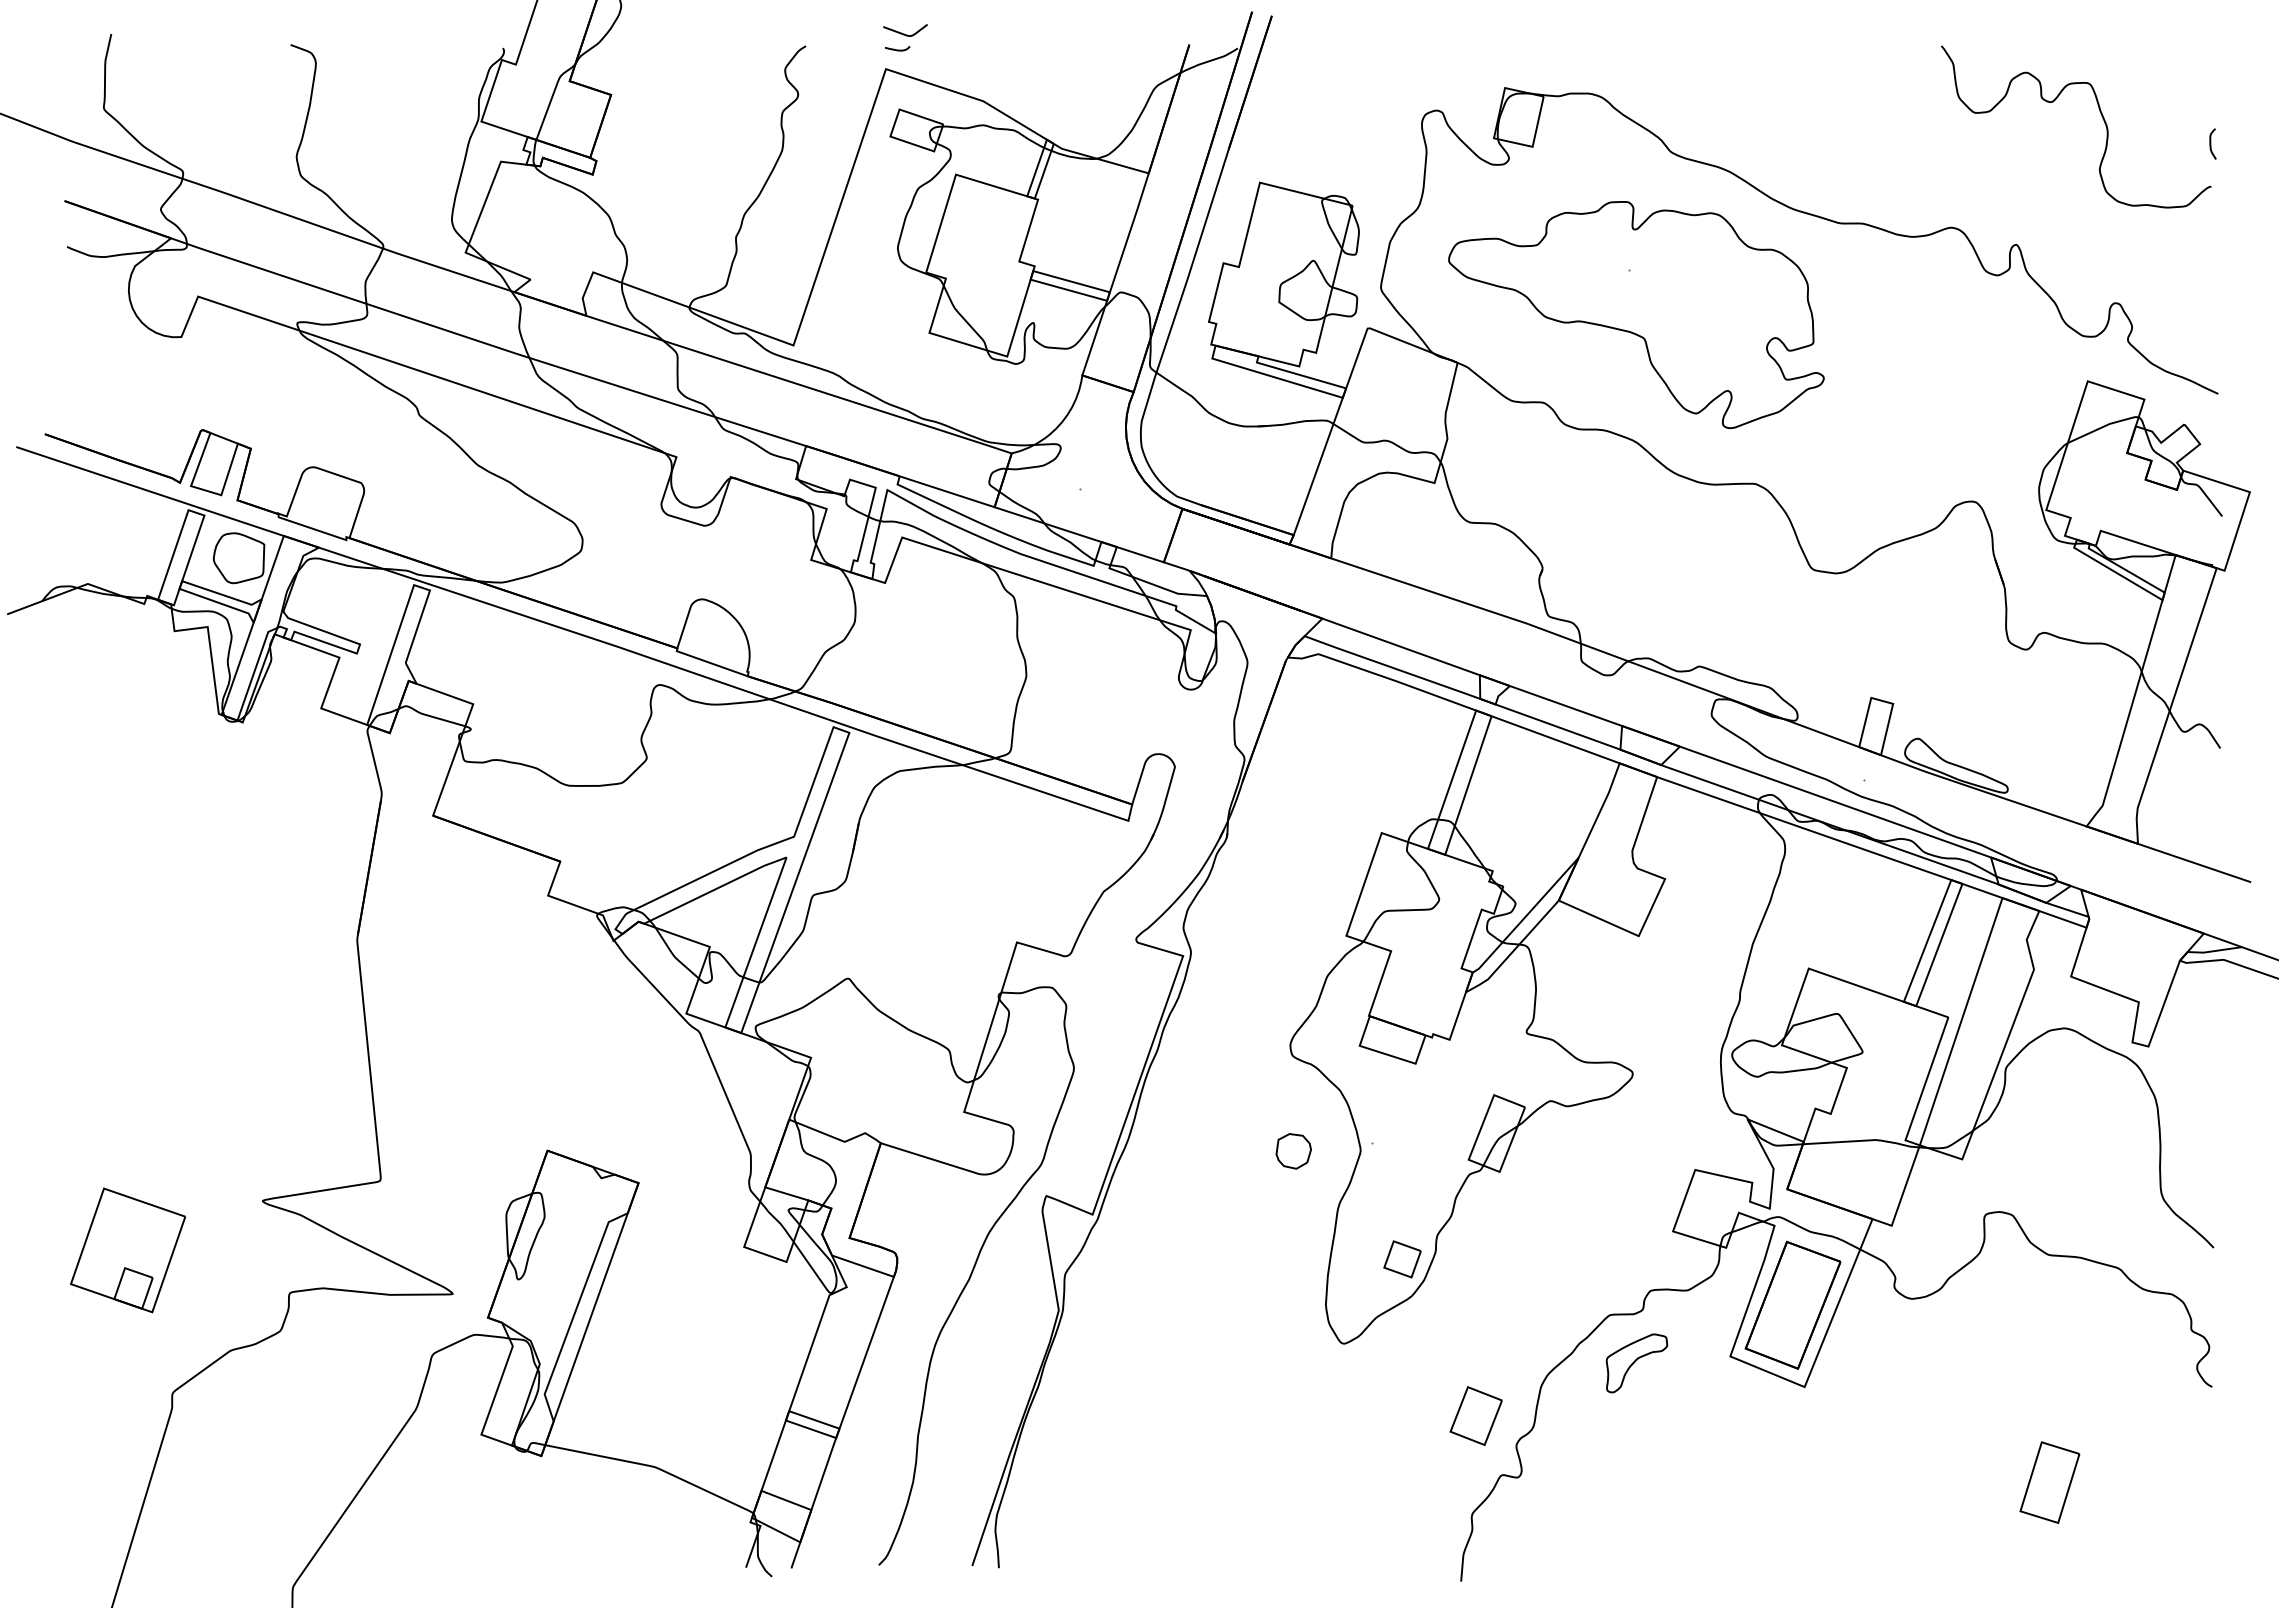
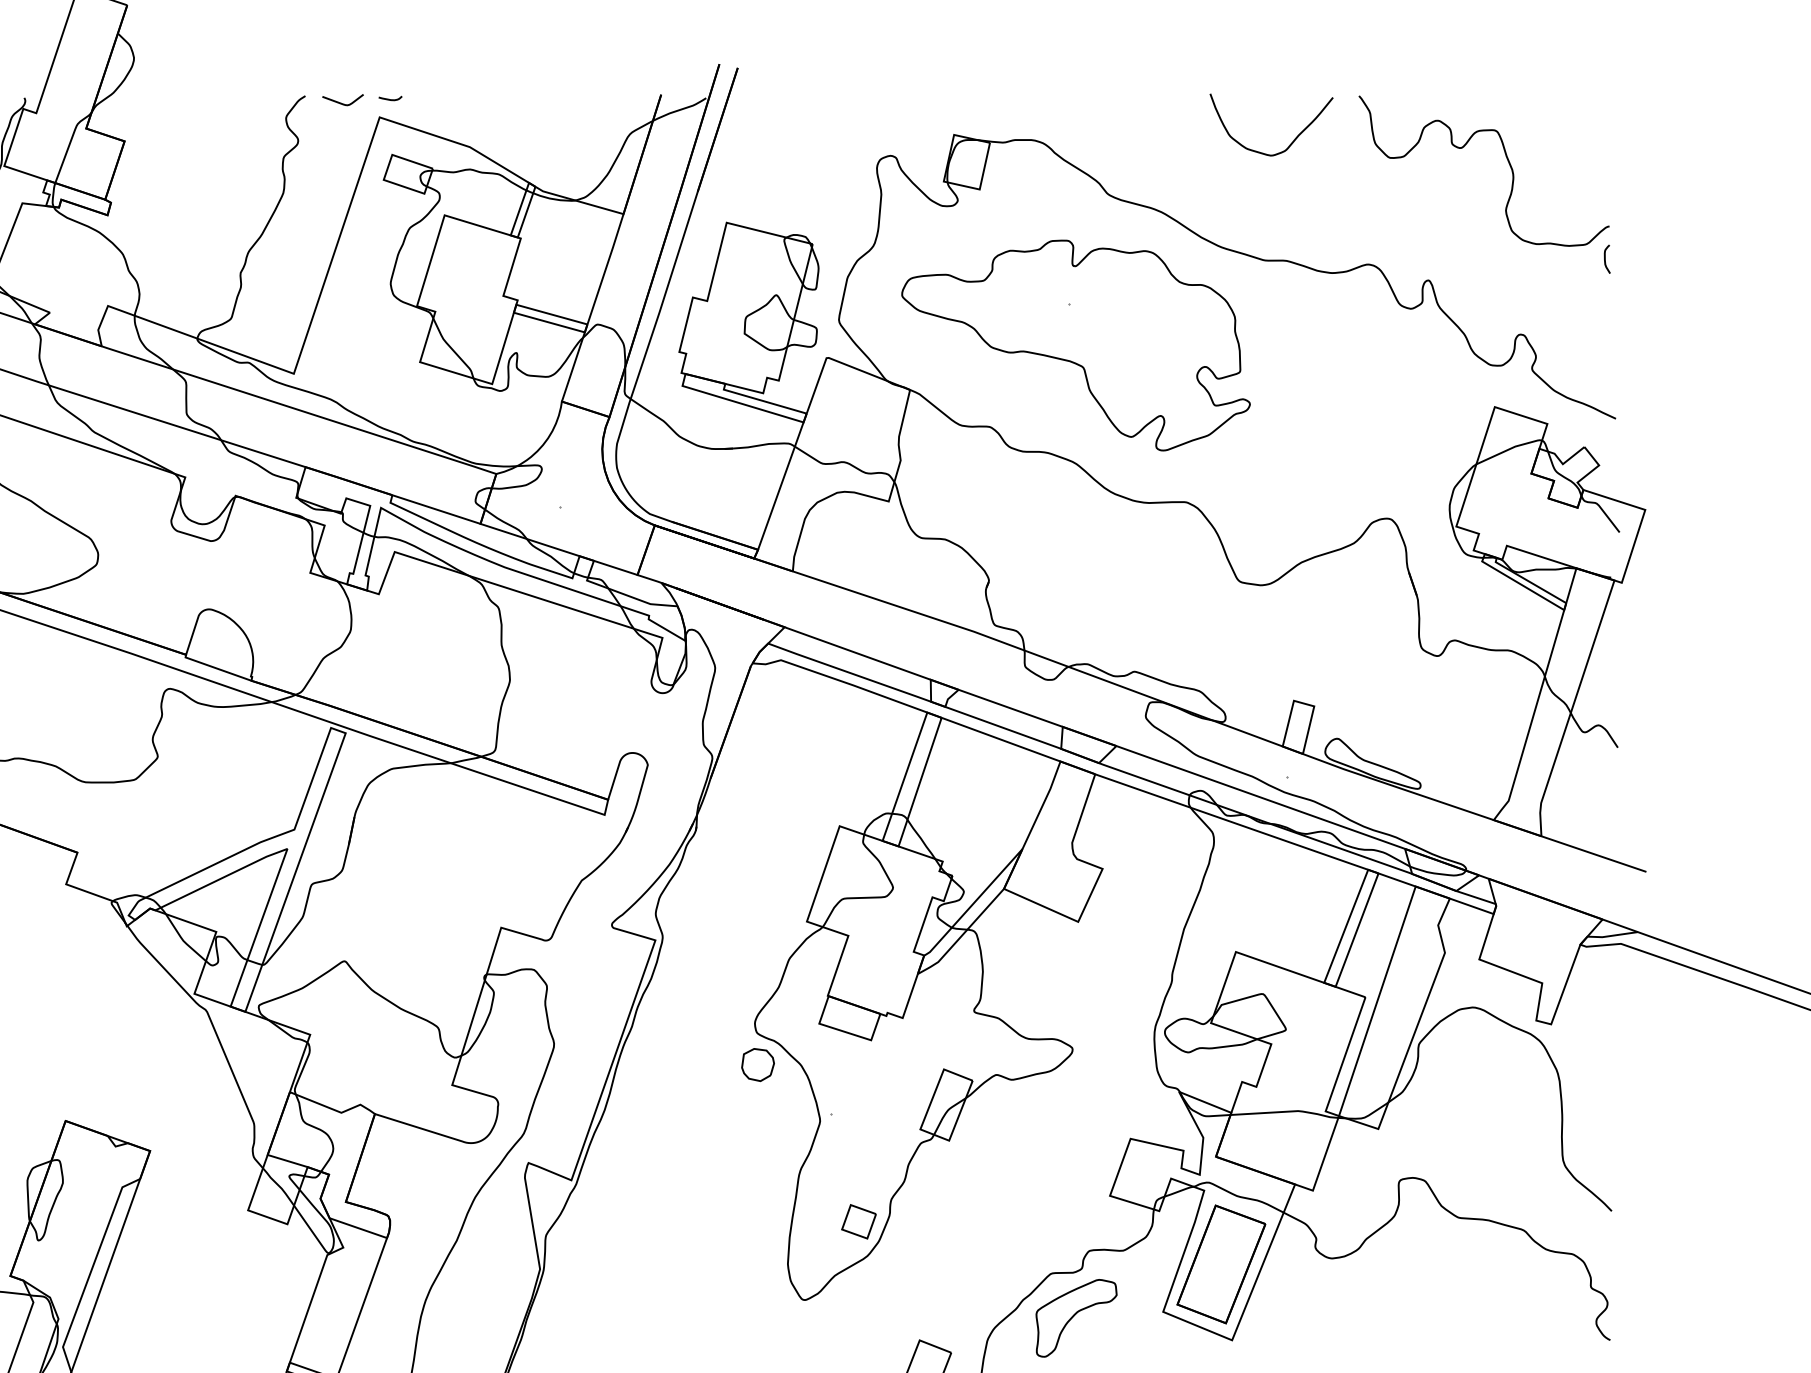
curve: (904, 33) -> (342, 102), moved
curve: (1867, 97) -> (1290, 143), added
curve: (2211, 143) -> (1605, 258), moved
part: (1293, 1151) -> (757, 1065), moved
part: (1636, 1363) -> (1076, 1318), size x1.43

